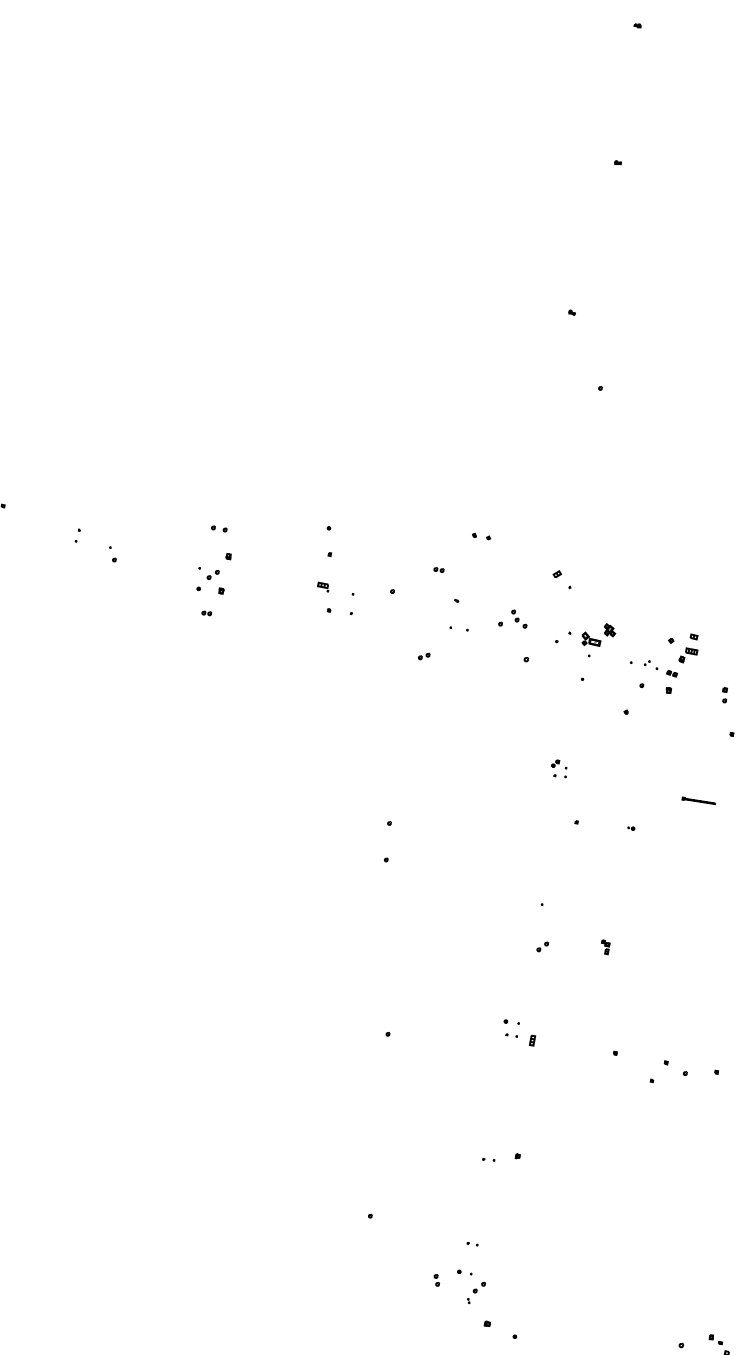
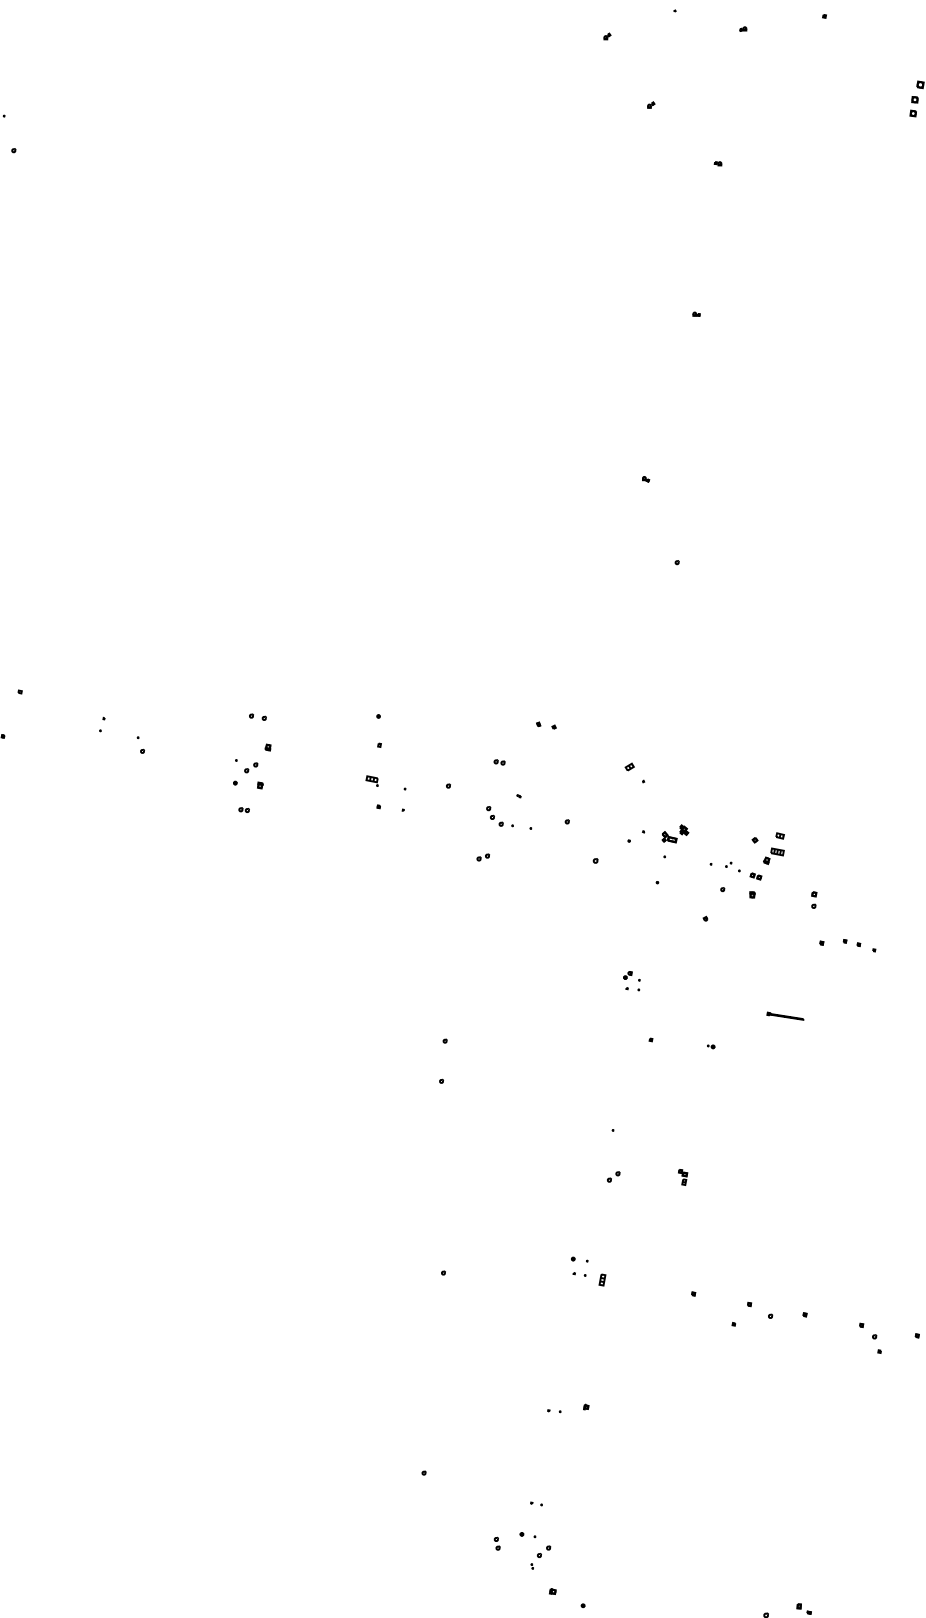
part: (518, 619) -> (494, 816), moved
part: (598, 634) -> (675, 833), size x0.71

